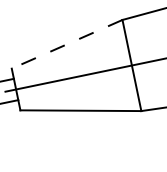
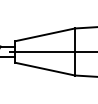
line: (67, 43) -> (45, 34), dashed -> solid

